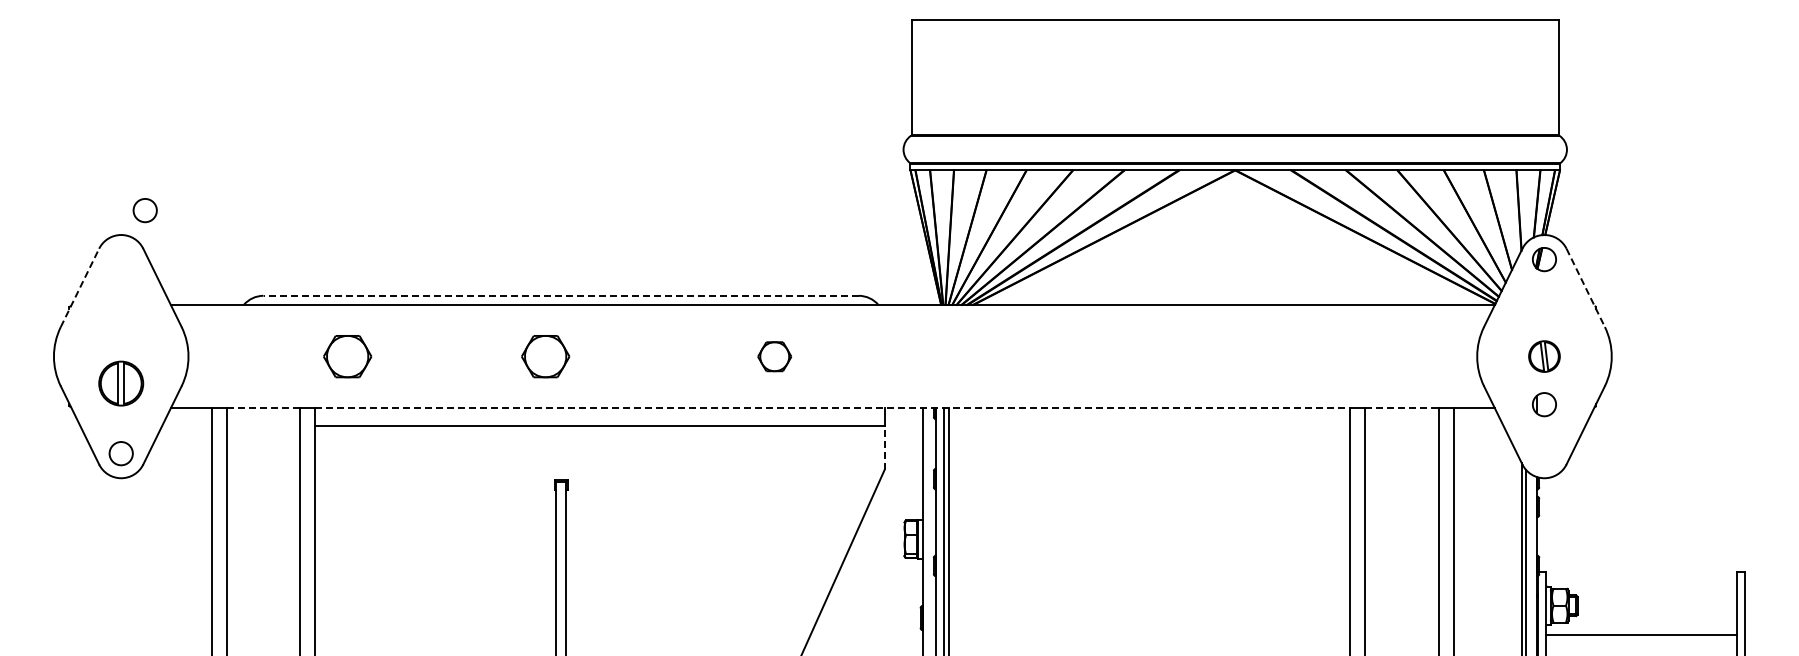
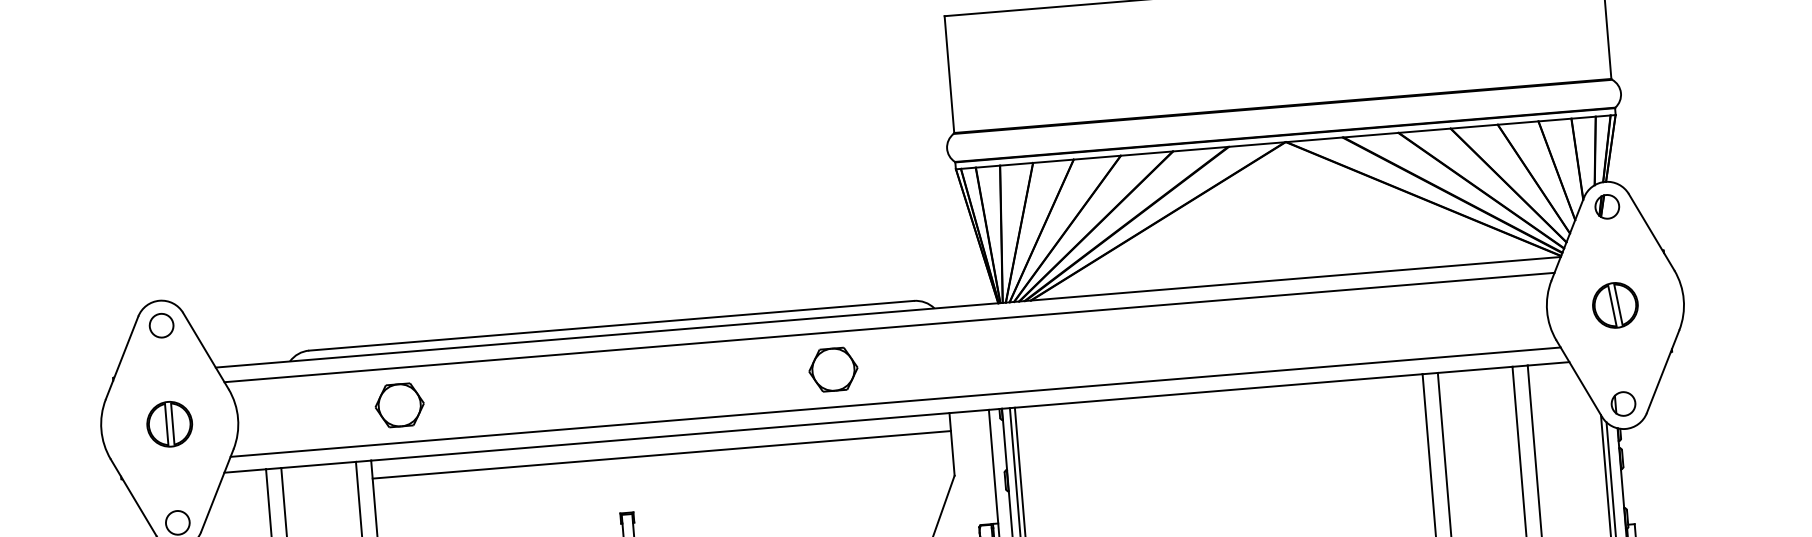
circle: (144, 210) -> (160, 325), moved
line: (79, 287) -> (121, 357), dashed -> solid
line: (1585, 287) -> (1651, 231), dashed -> solid
line: (561, 295) -> (611, 325), dashed -> solid
line: (832, 319) -> (889, 327), added
part: (545, 356) -> (600, 388), removed
part: (774, 356) -> (833, 369), size x1.43
part: (1544, 356) -> (1615, 305), size x1.43
part: (121, 383) -> (169, 424), moved
line: (832, 393) -> (895, 402), added
part: (1544, 404) -> (1623, 403), moved
line: (263, 408) -> (318, 465), dashed -> solid
line: (832, 408) -> (896, 417), dashed -> solid
line: (1402, 408) -> (1475, 369), dashed -> solid
line: (884, 448) -> (952, 453), dashed -> solid

